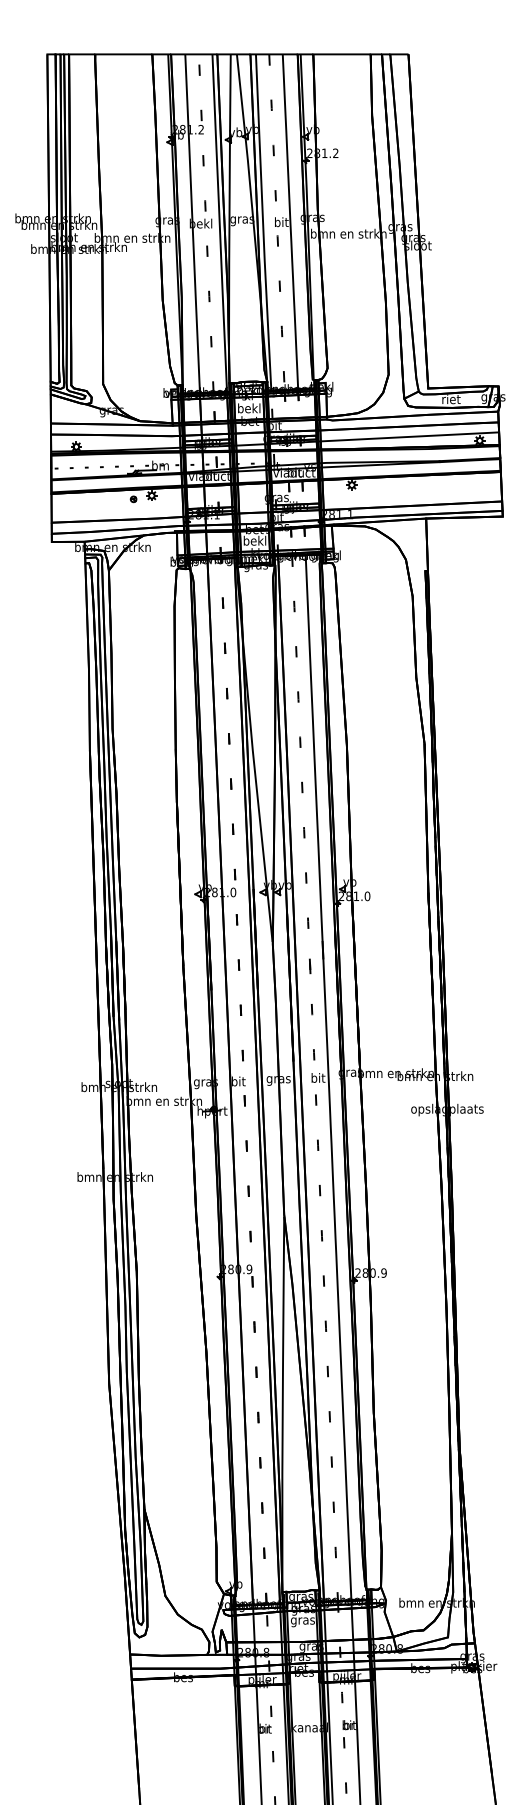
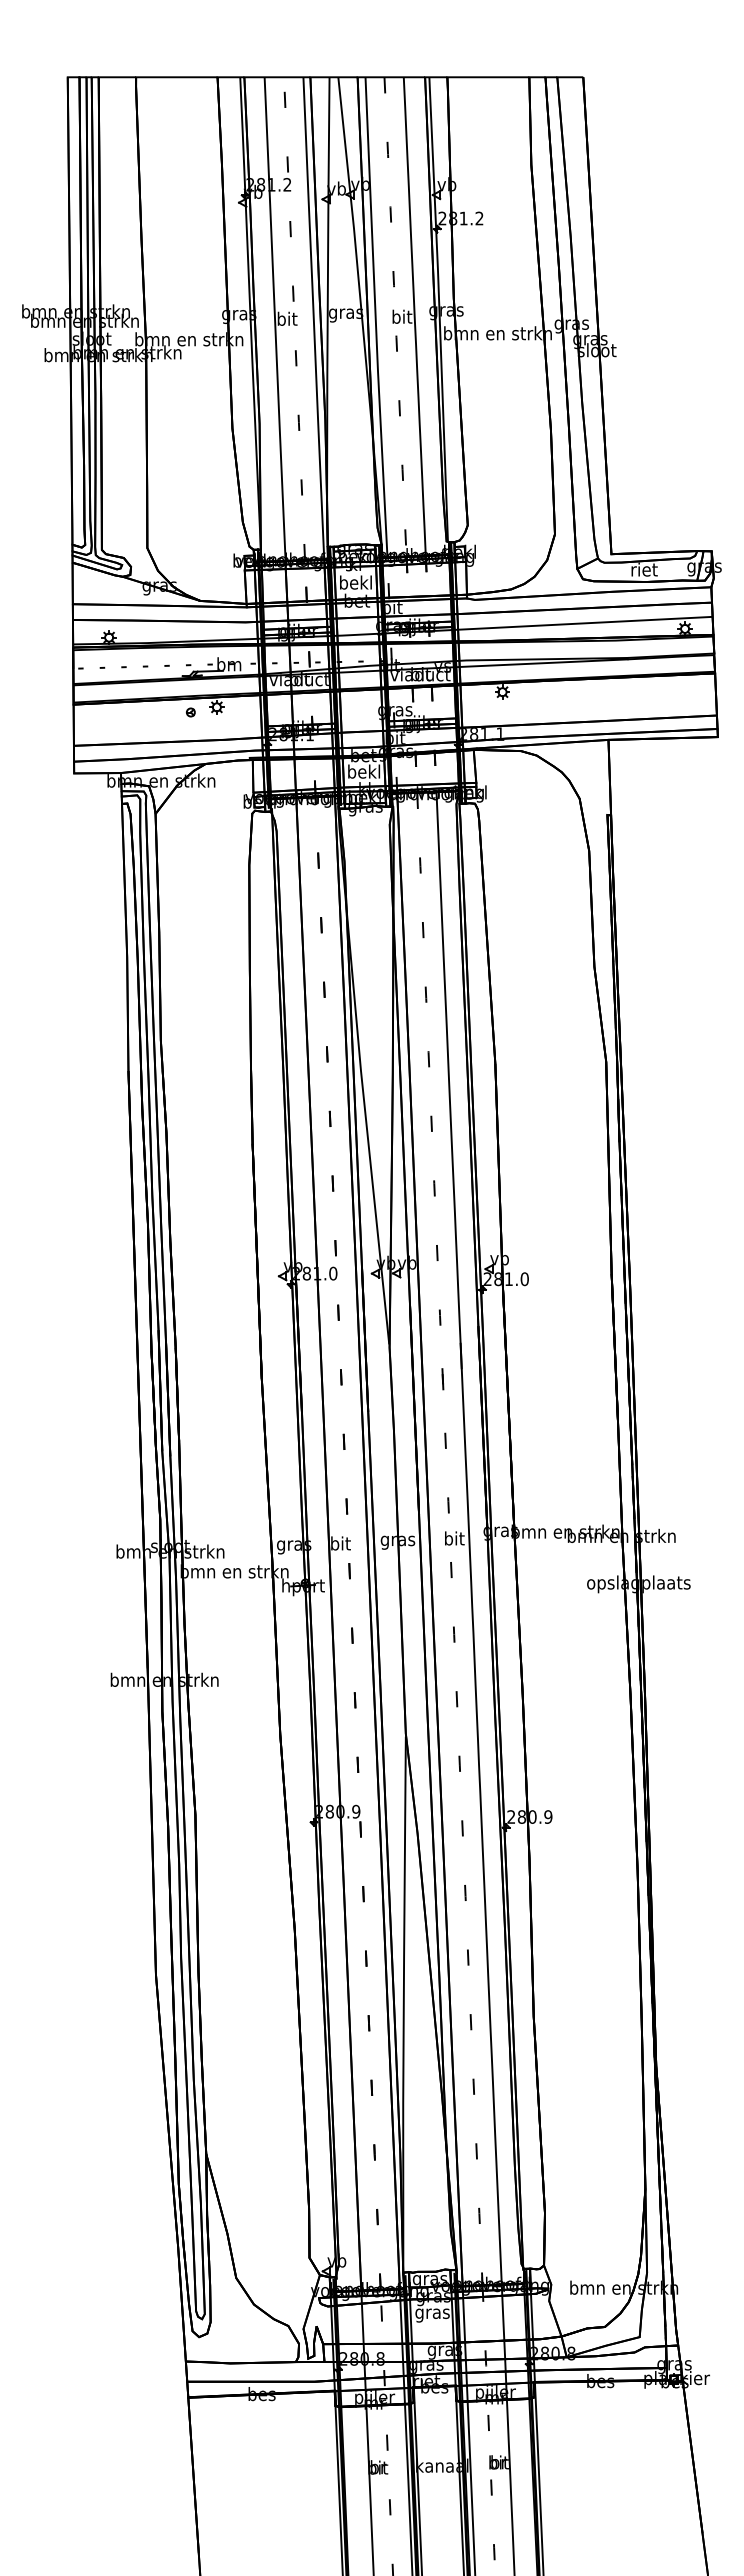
text: (201, 223) -> (287, 318), bekl -> bit

